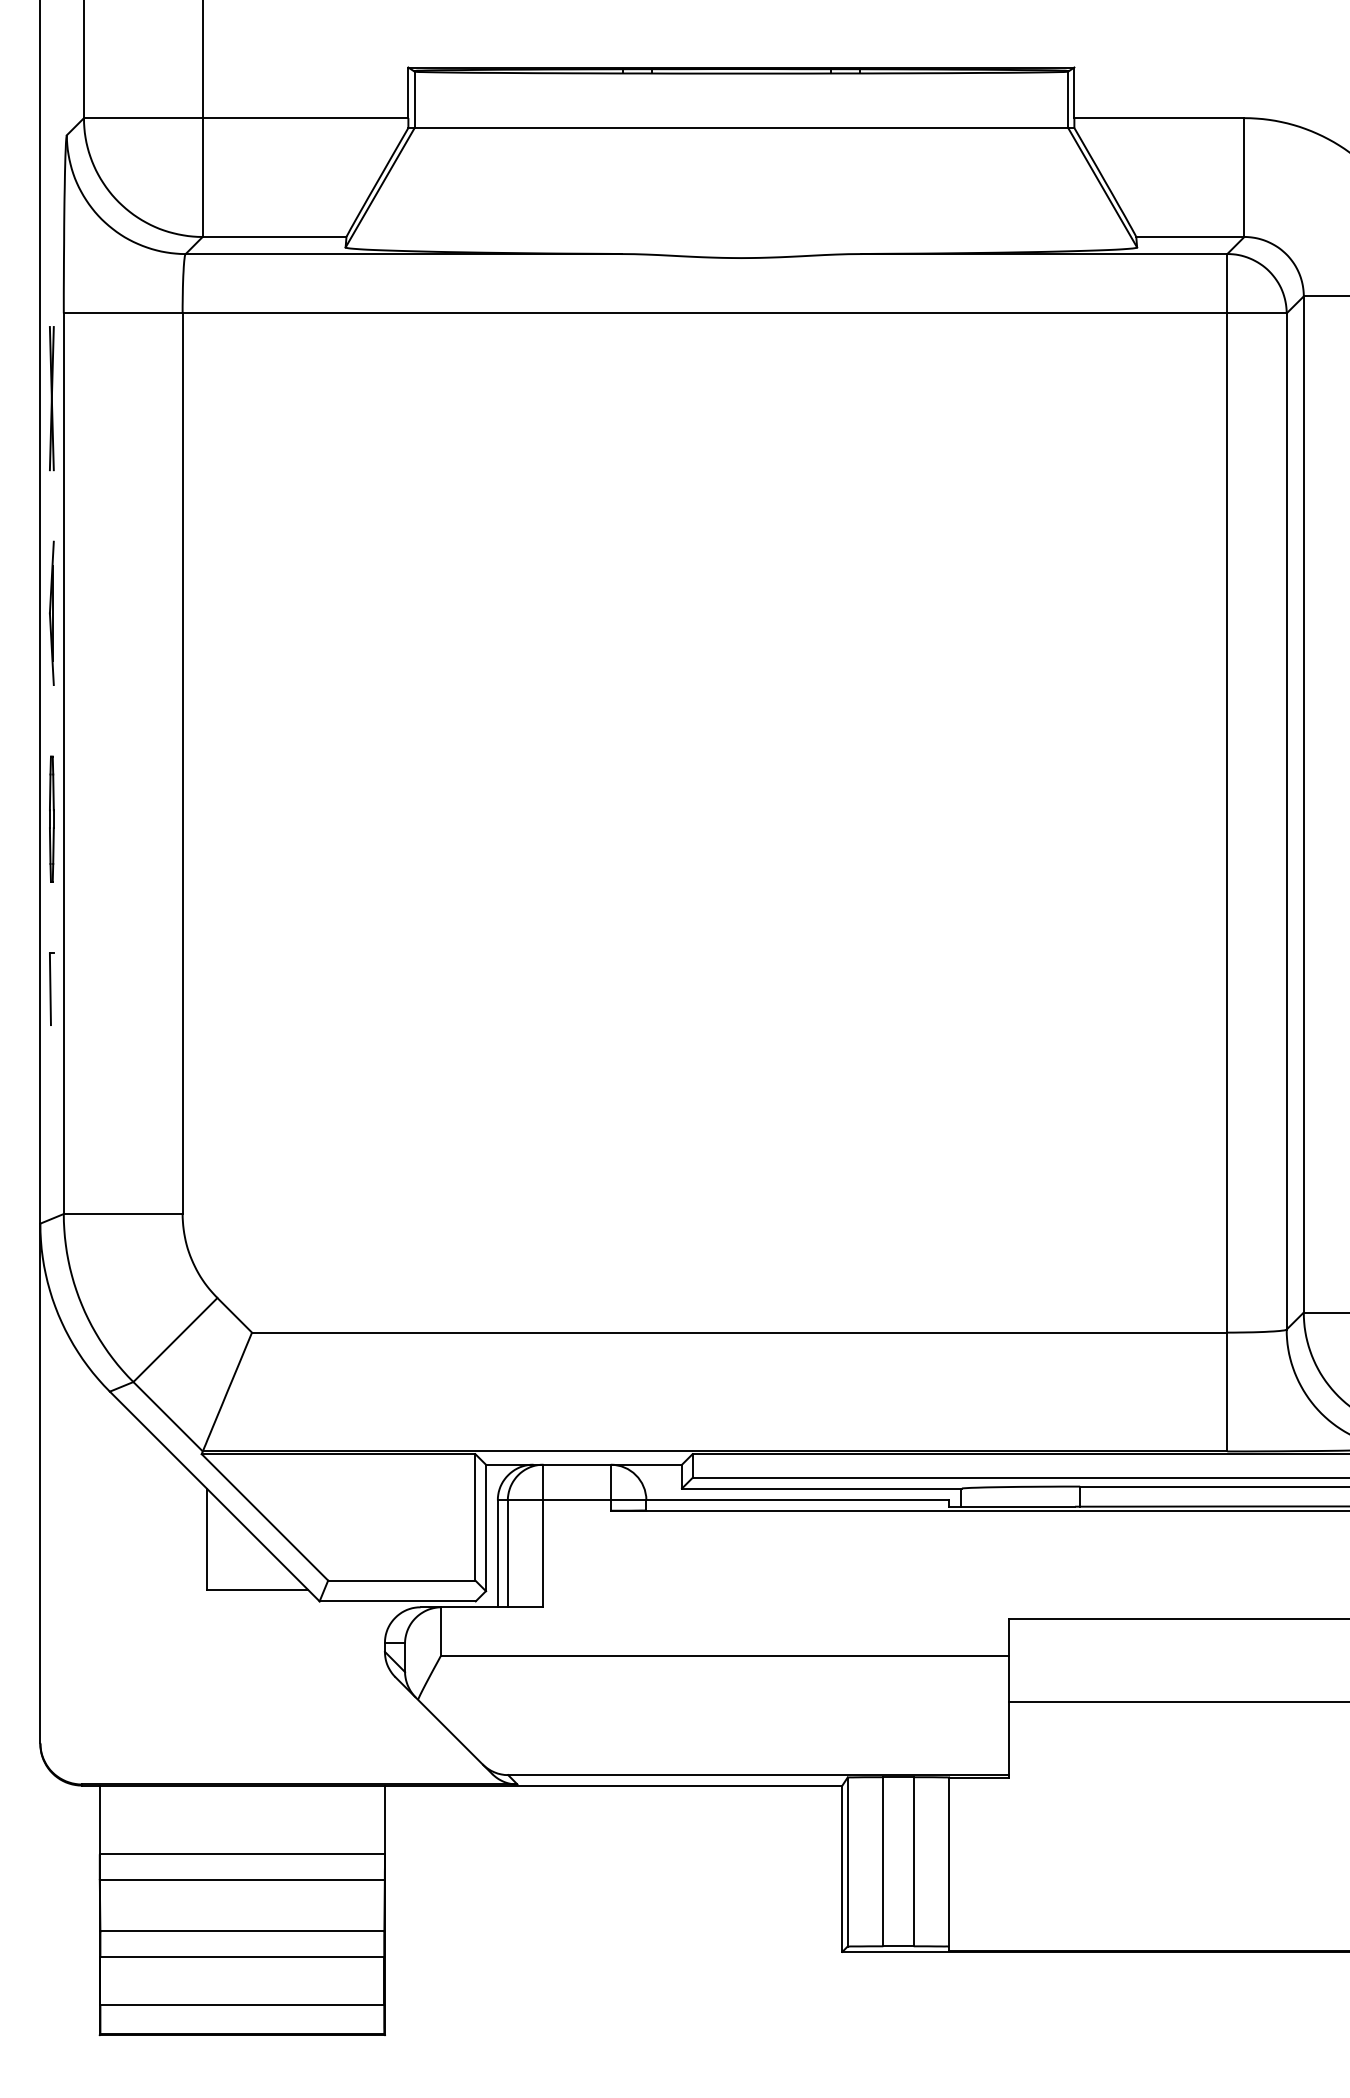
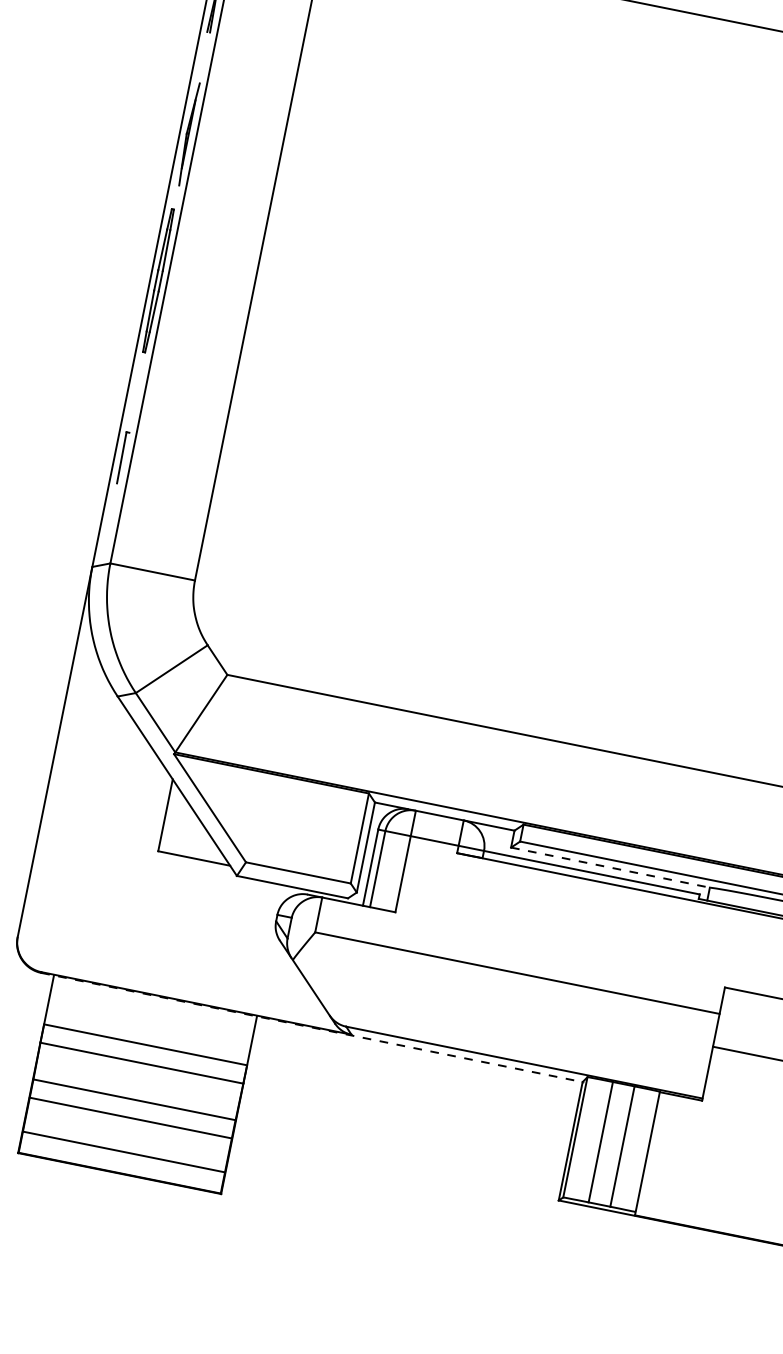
part: (51, 818) -> (158, 280), size x1.6
part: (51, 988) -> (122, 457), moved
line: (822, 1488) -> (611, 867), solid -> dashed
line: (462, 1785) -> (312, 1027), solid -> dashed

